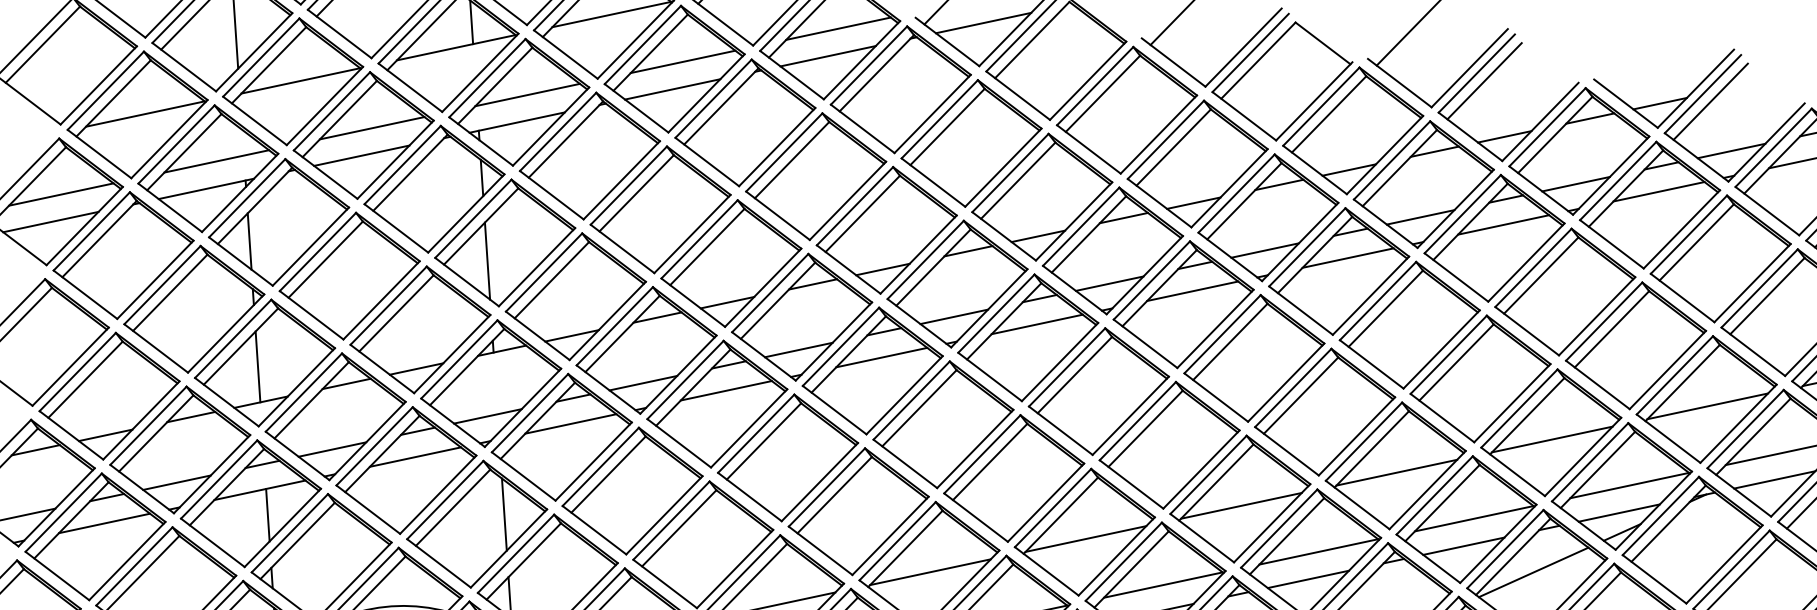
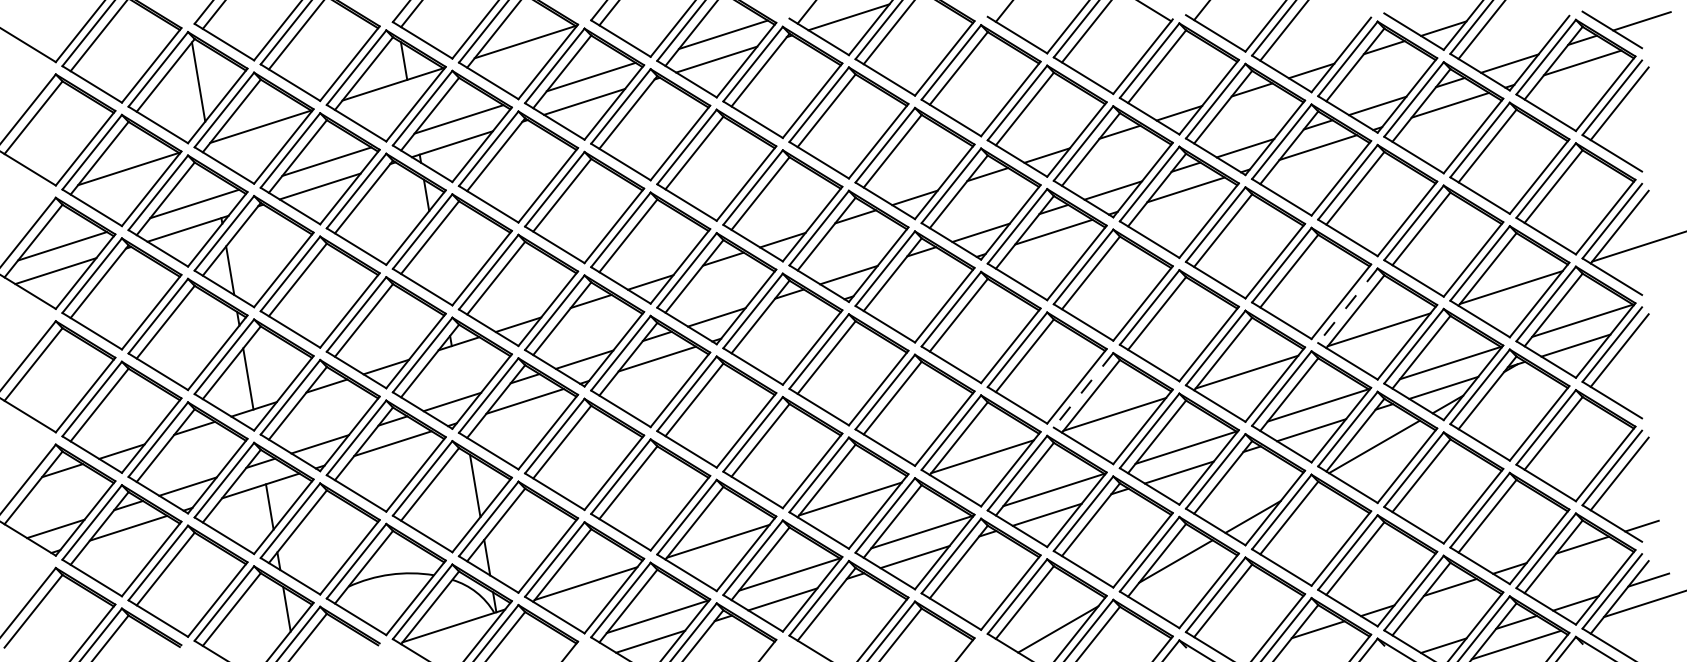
line: (487, 260) -> (438, 266), removed
line: (1037, 324) -> (921, 274), removed
line: (881, 357) -> (789, 316), removed
line: (1518, 408) -> (1347, 305), solid -> dashed
line: (1208, 475) -> (1083, 390), solid -> dashed

